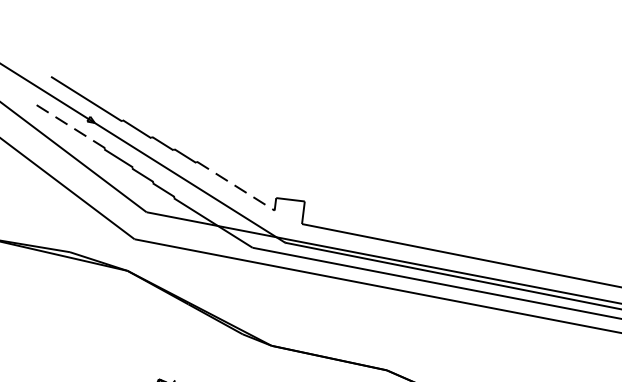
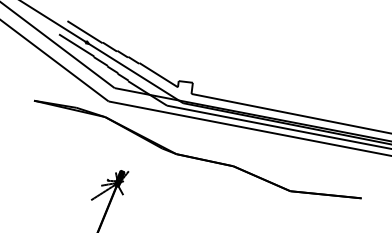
line: (69, 126) -> (76, 45), dashed -> solid
line: (235, 186) -> (158, 75), dashed -> solid

